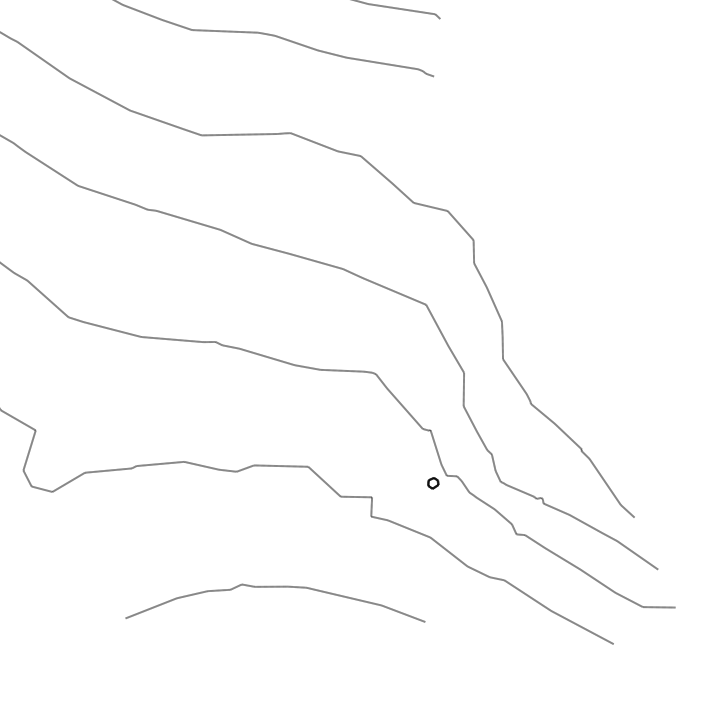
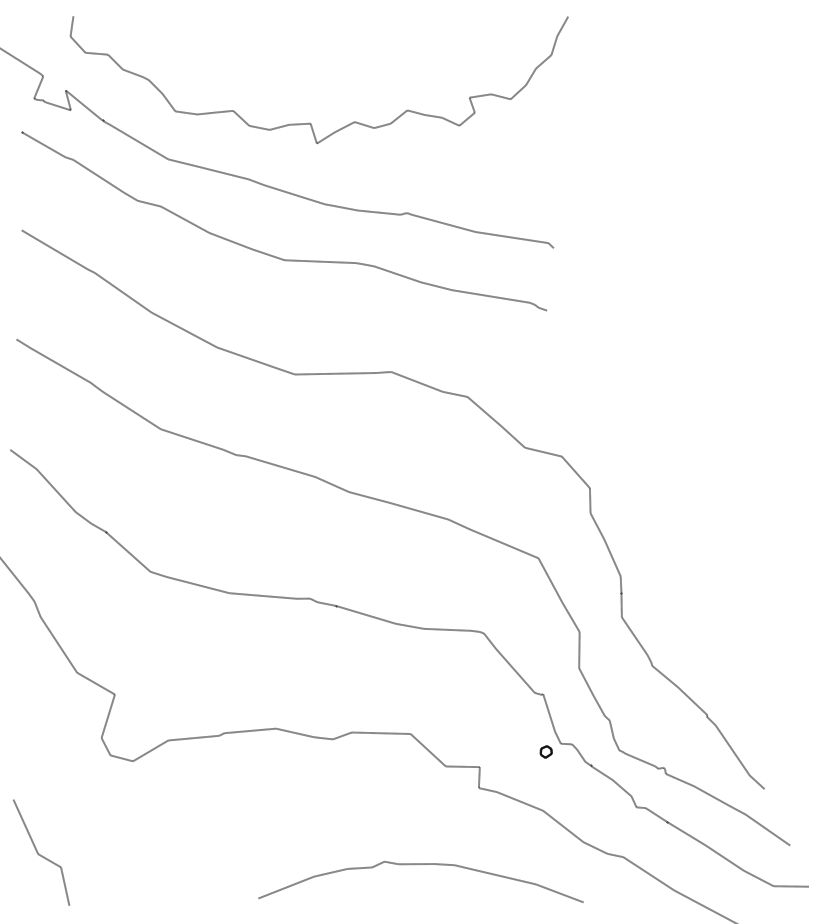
curve: (274, 587) -> (420, 864), moved

